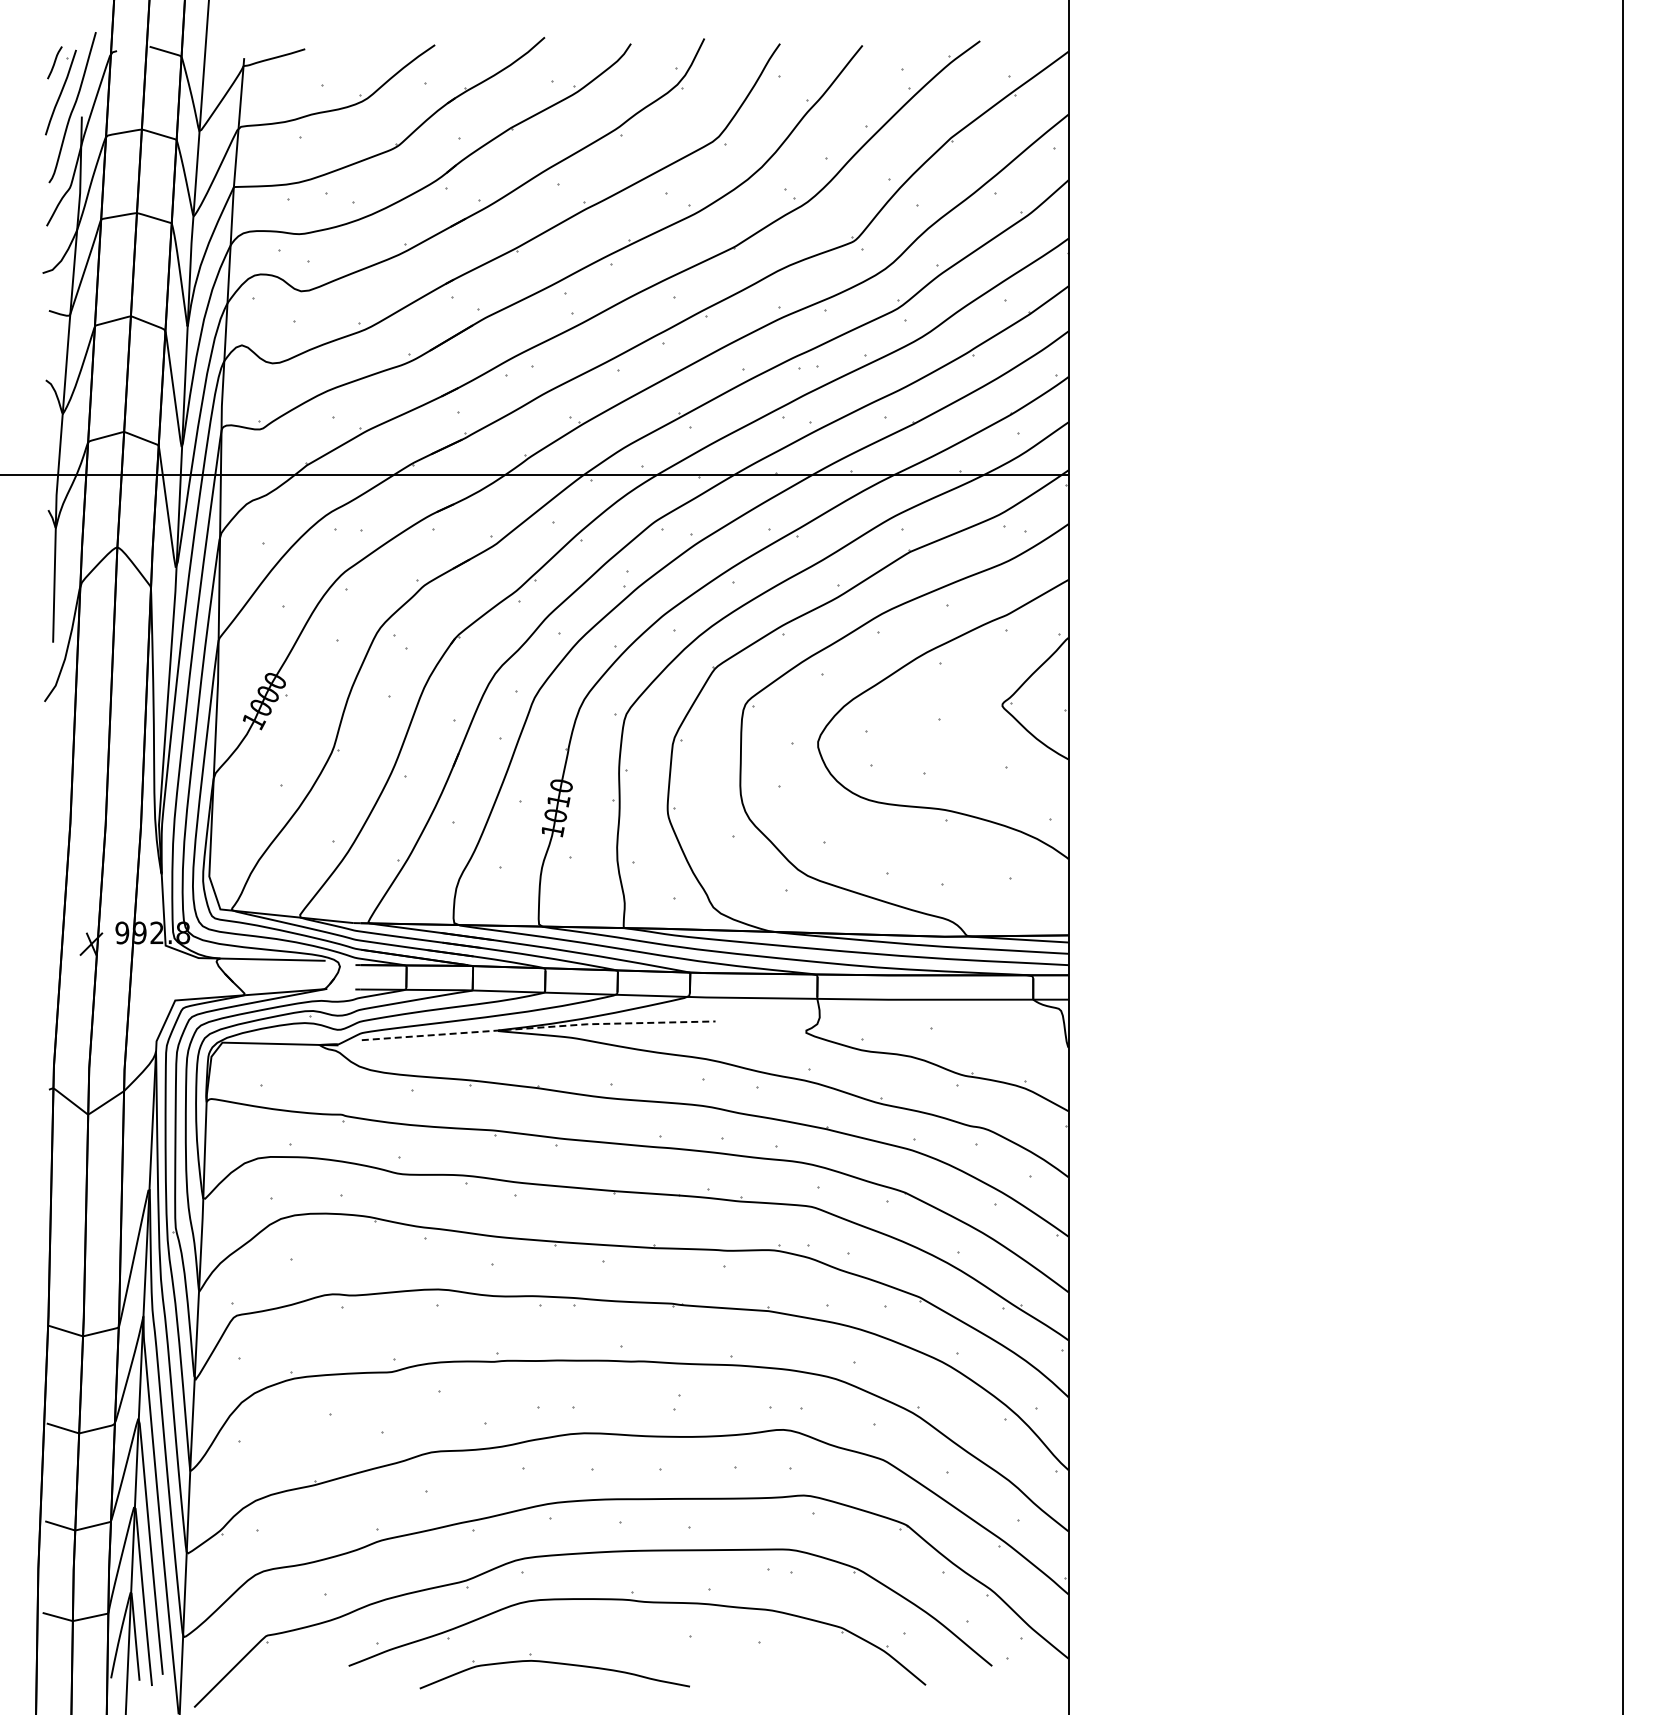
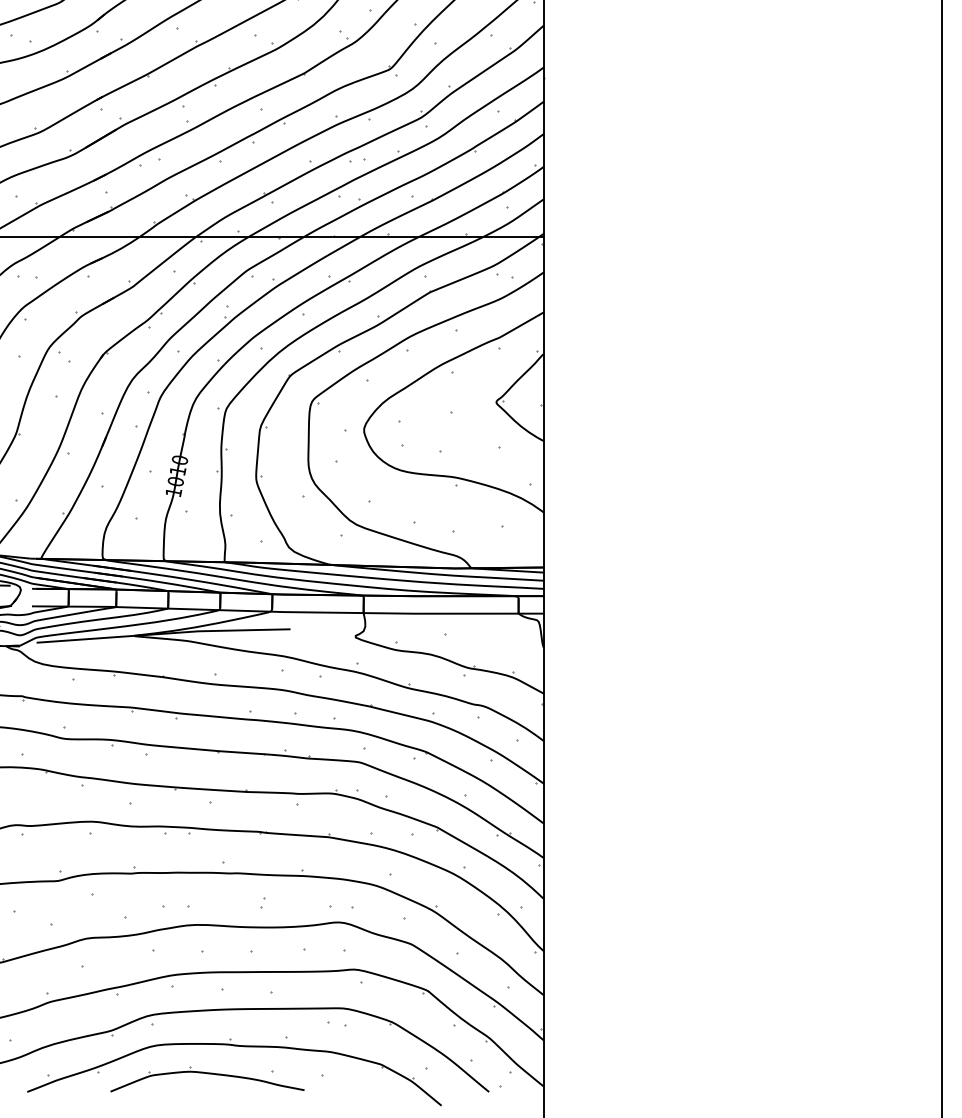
line: (539, 1027) -> (164, 633), dashed -> solid
part: (557, 1664) -> (209, 1074), moved

